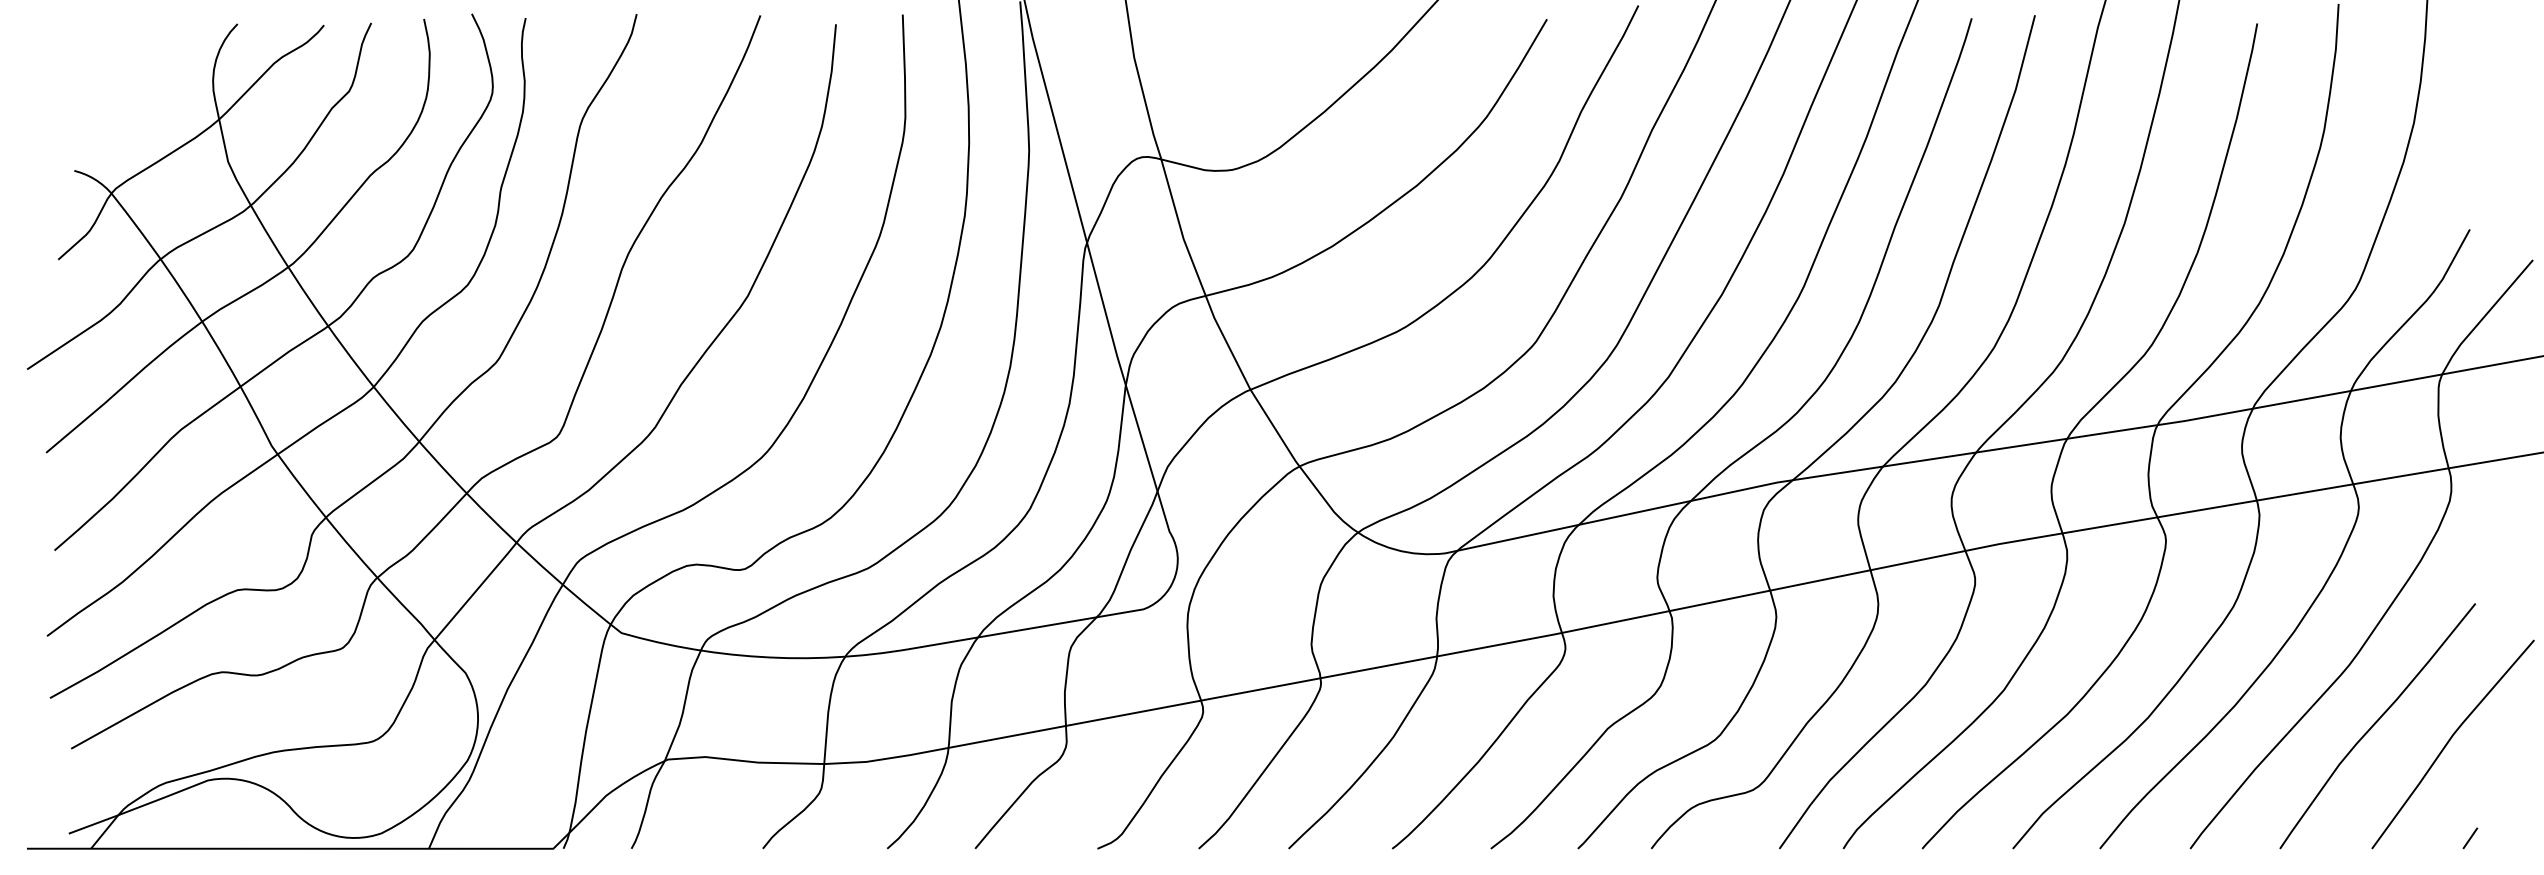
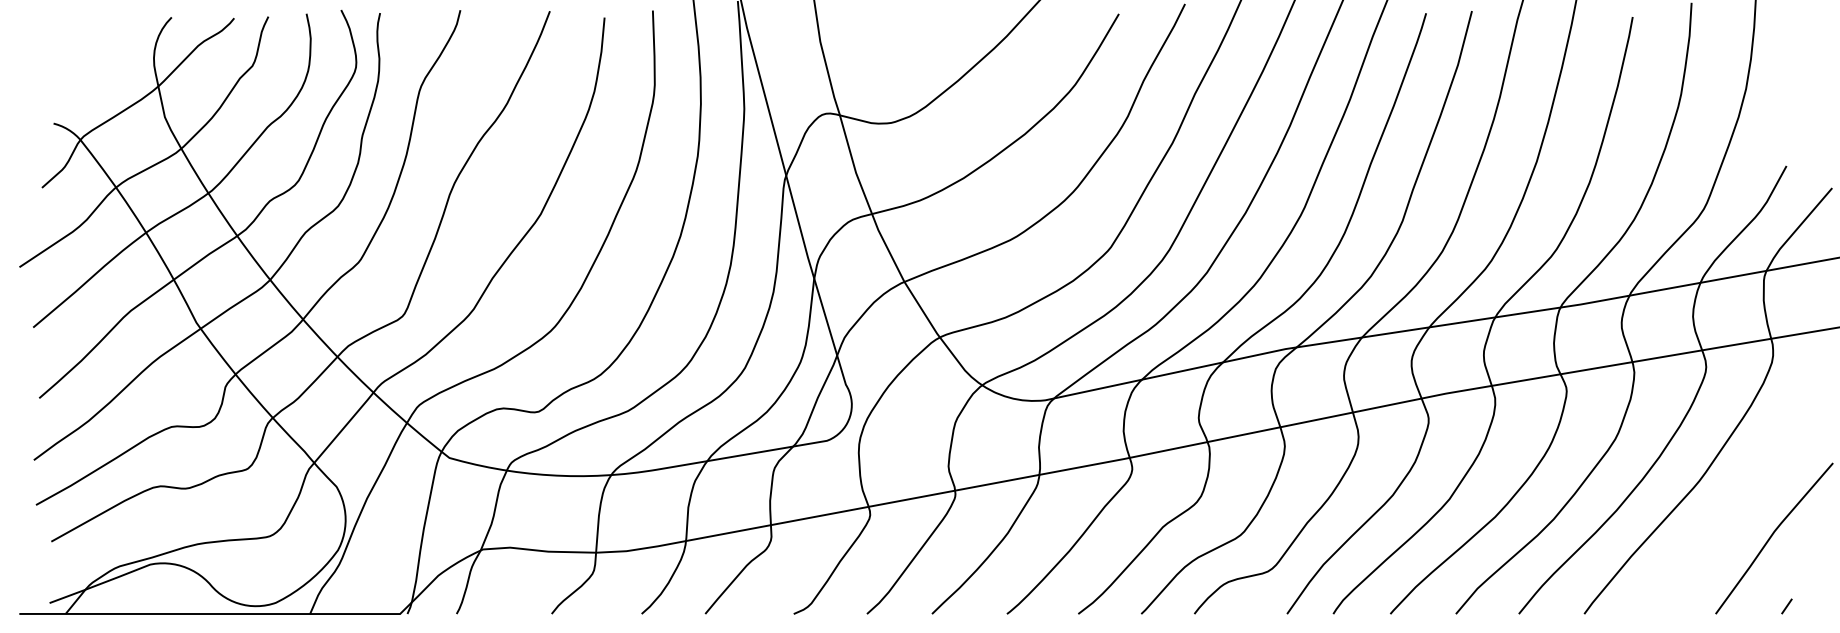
curve: (2375, 724) -> (1718, 524), removed

